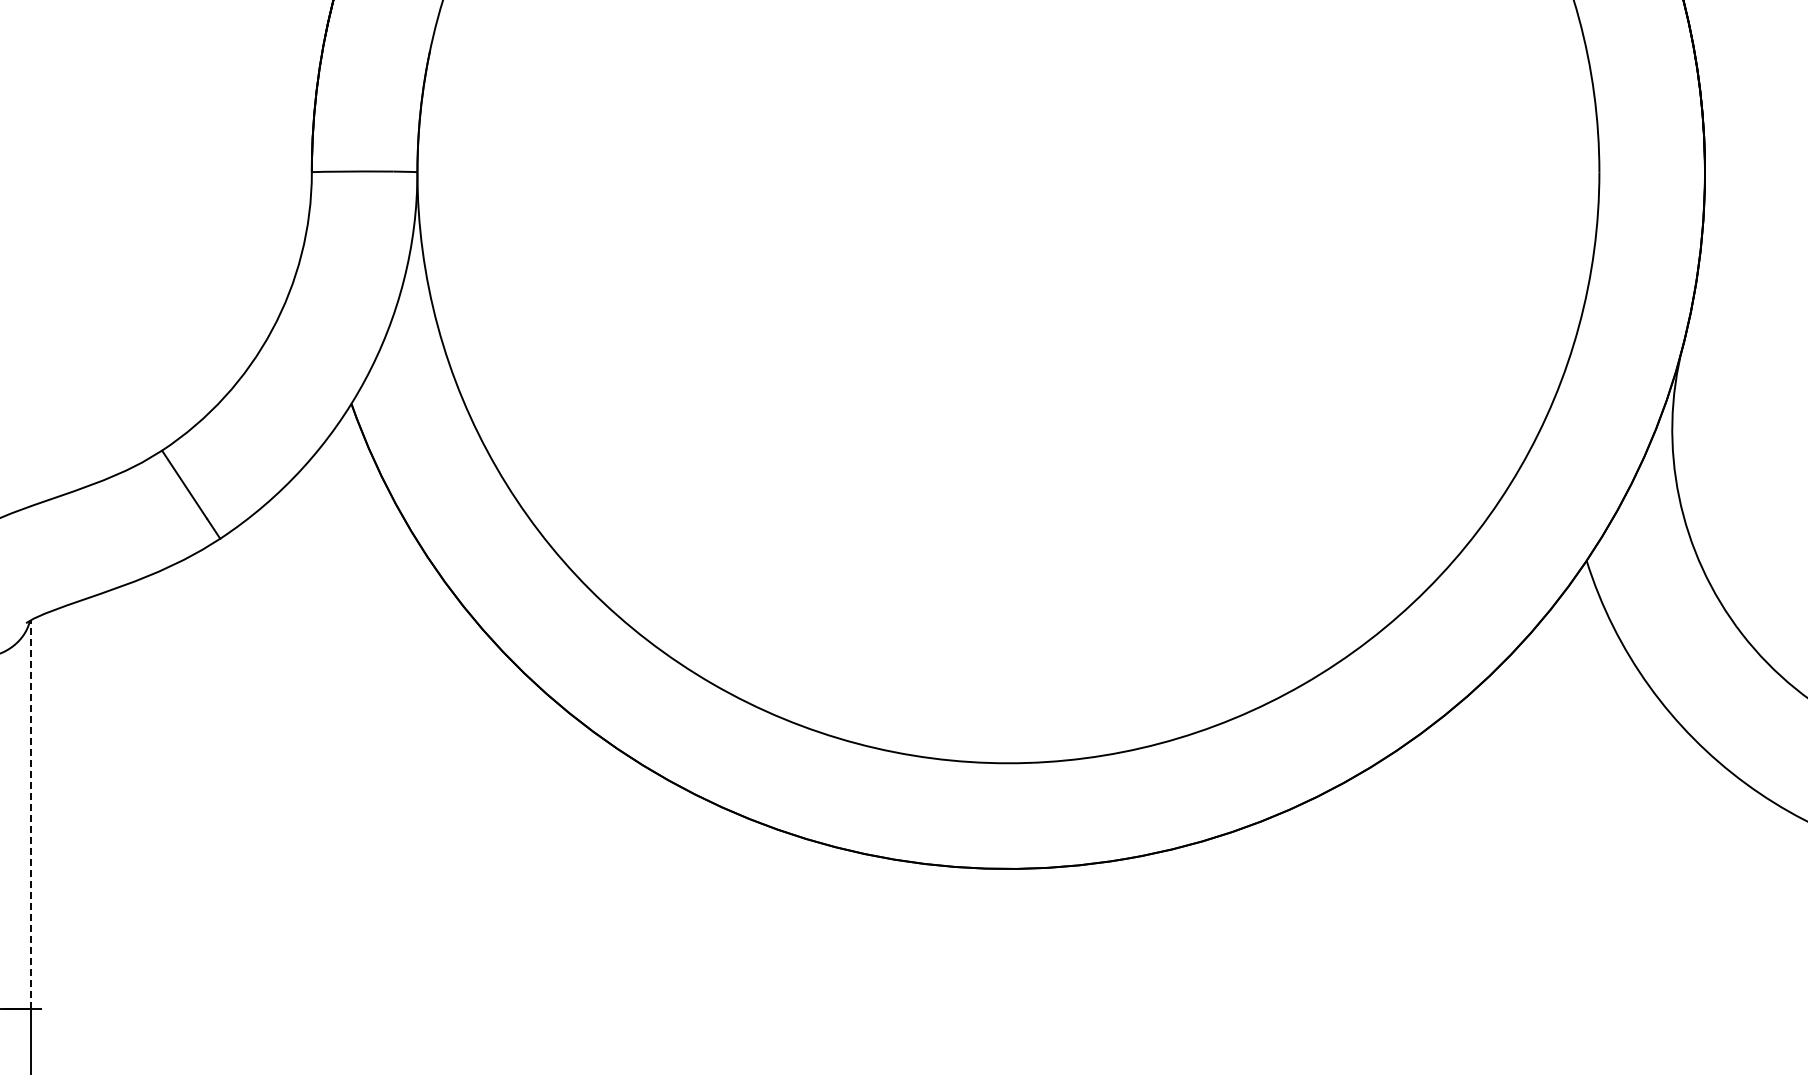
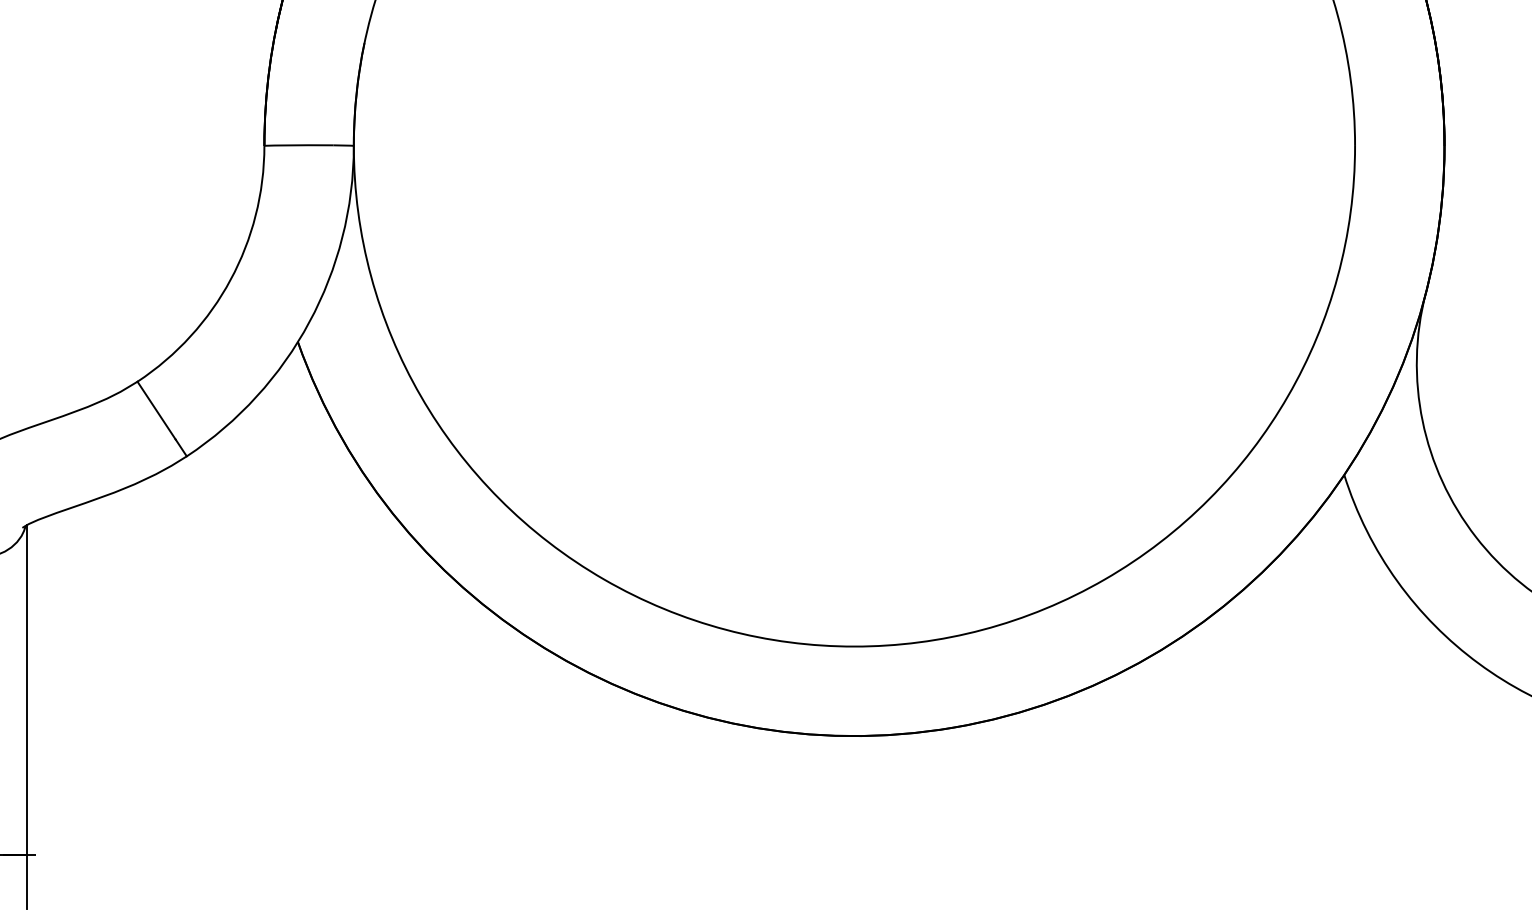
line: (31, 814) -> (26, 689), dashed -> solid

